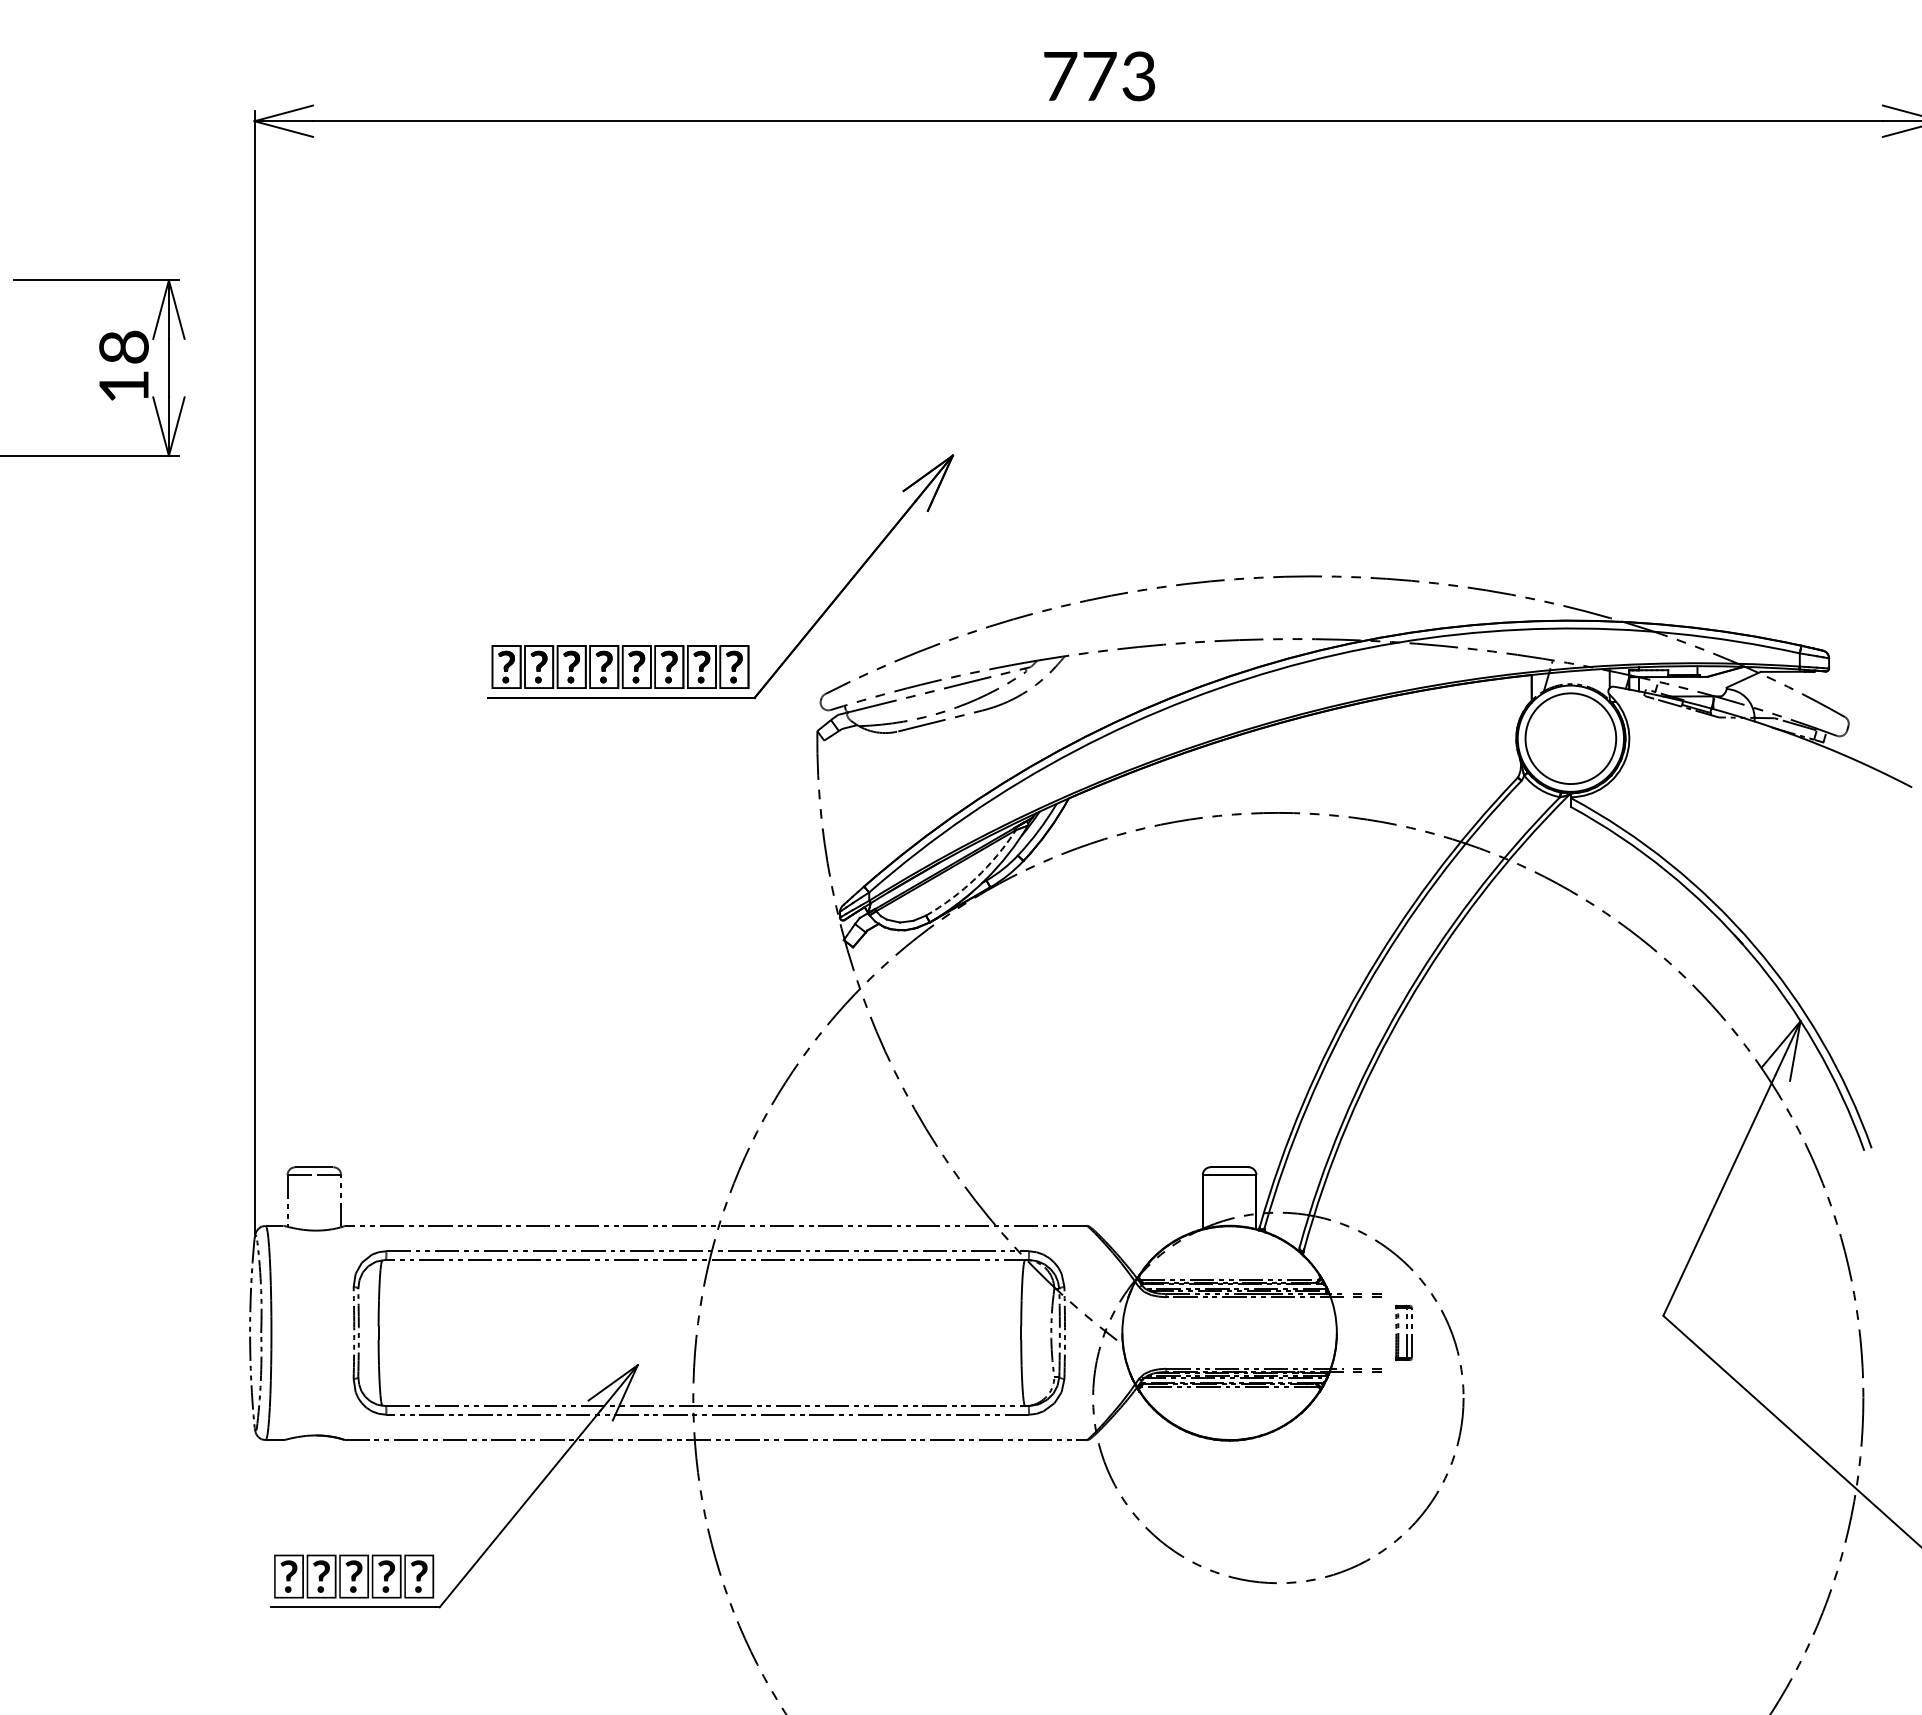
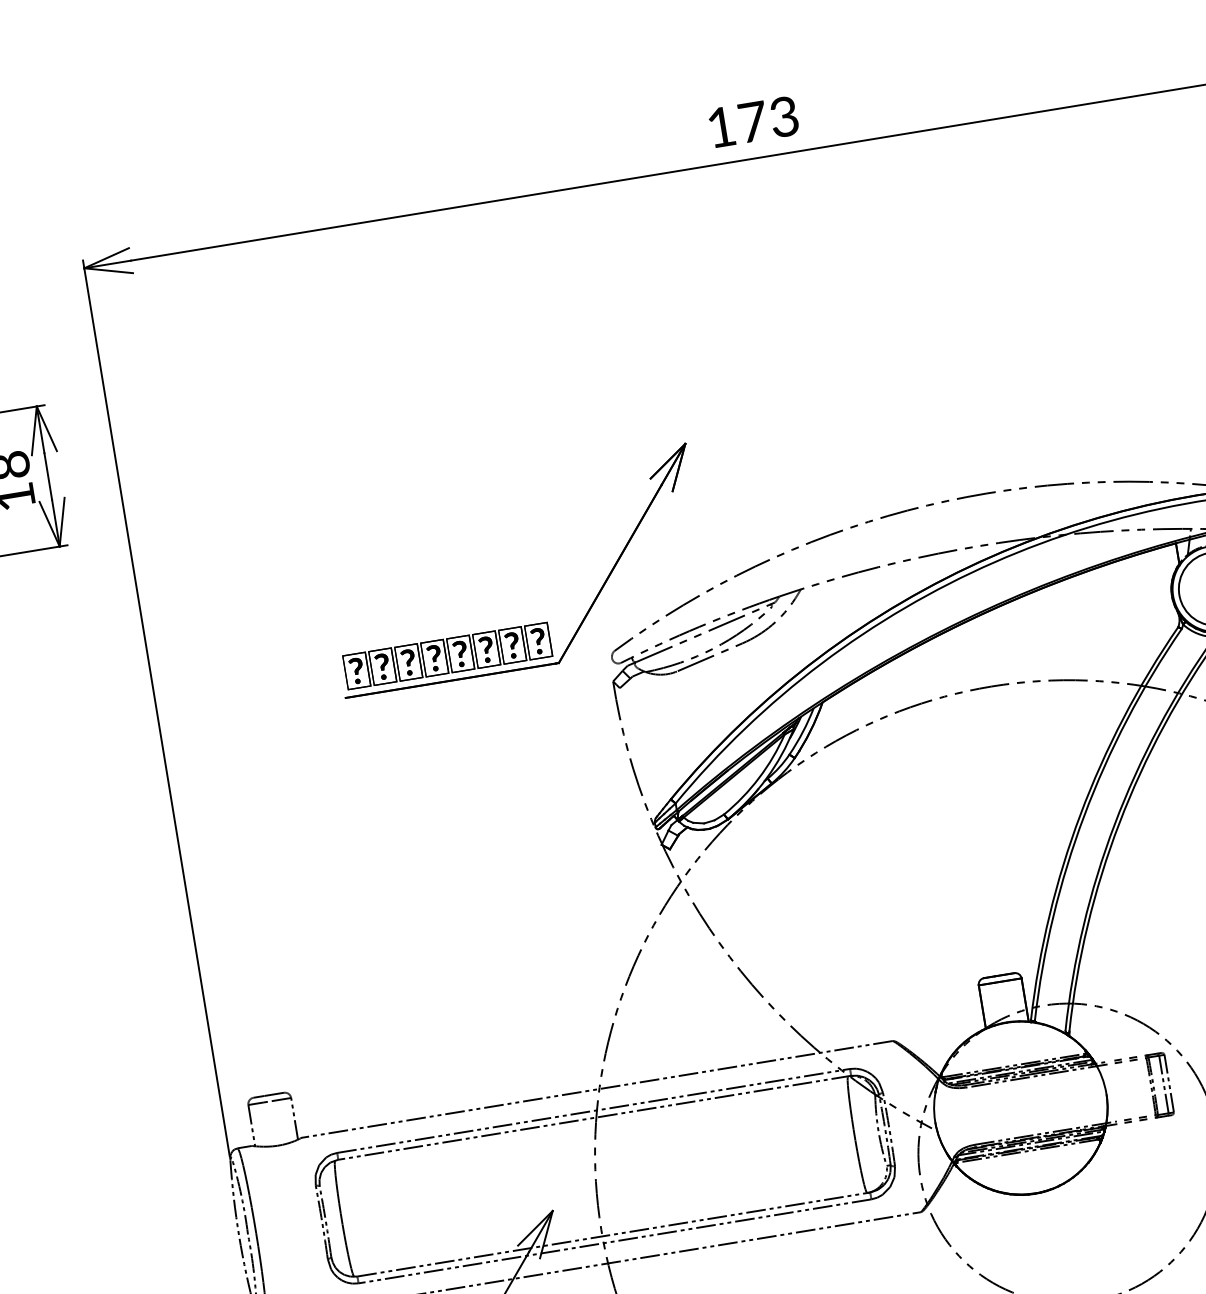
text: (1060, 76) -> (721, 127), 773 -> 173
arc: (976, 878) -> (759, 778), dashed -> solid
part: (1403, 1332) -> (1159, 1084), size x1.43

